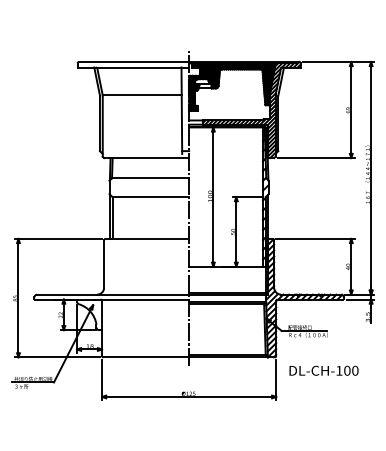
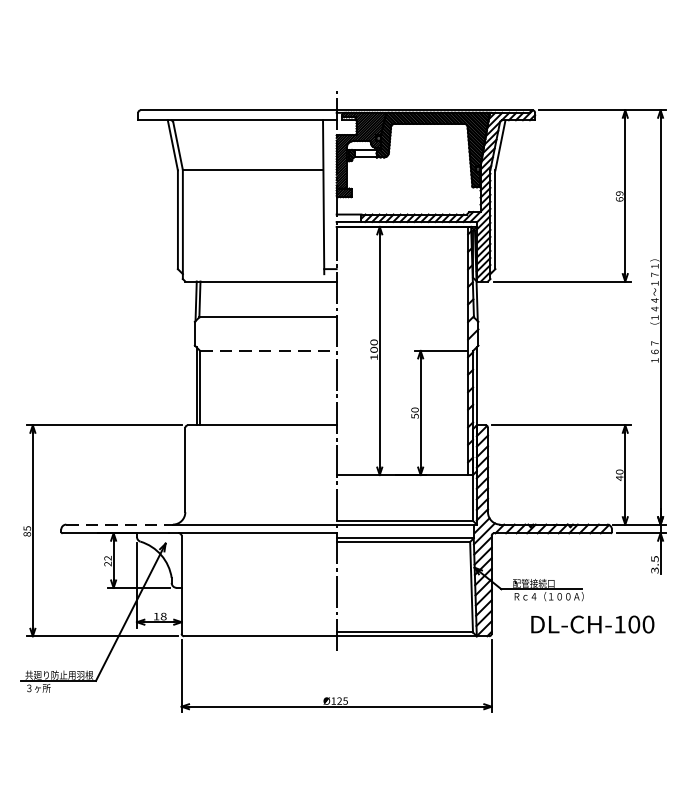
line: (151, 197) -> (269, 351), solid -> dashed
line: (67, 294) -> (120, 524), solid -> dashed
text: (323, 370) -> (591, 624), moved

